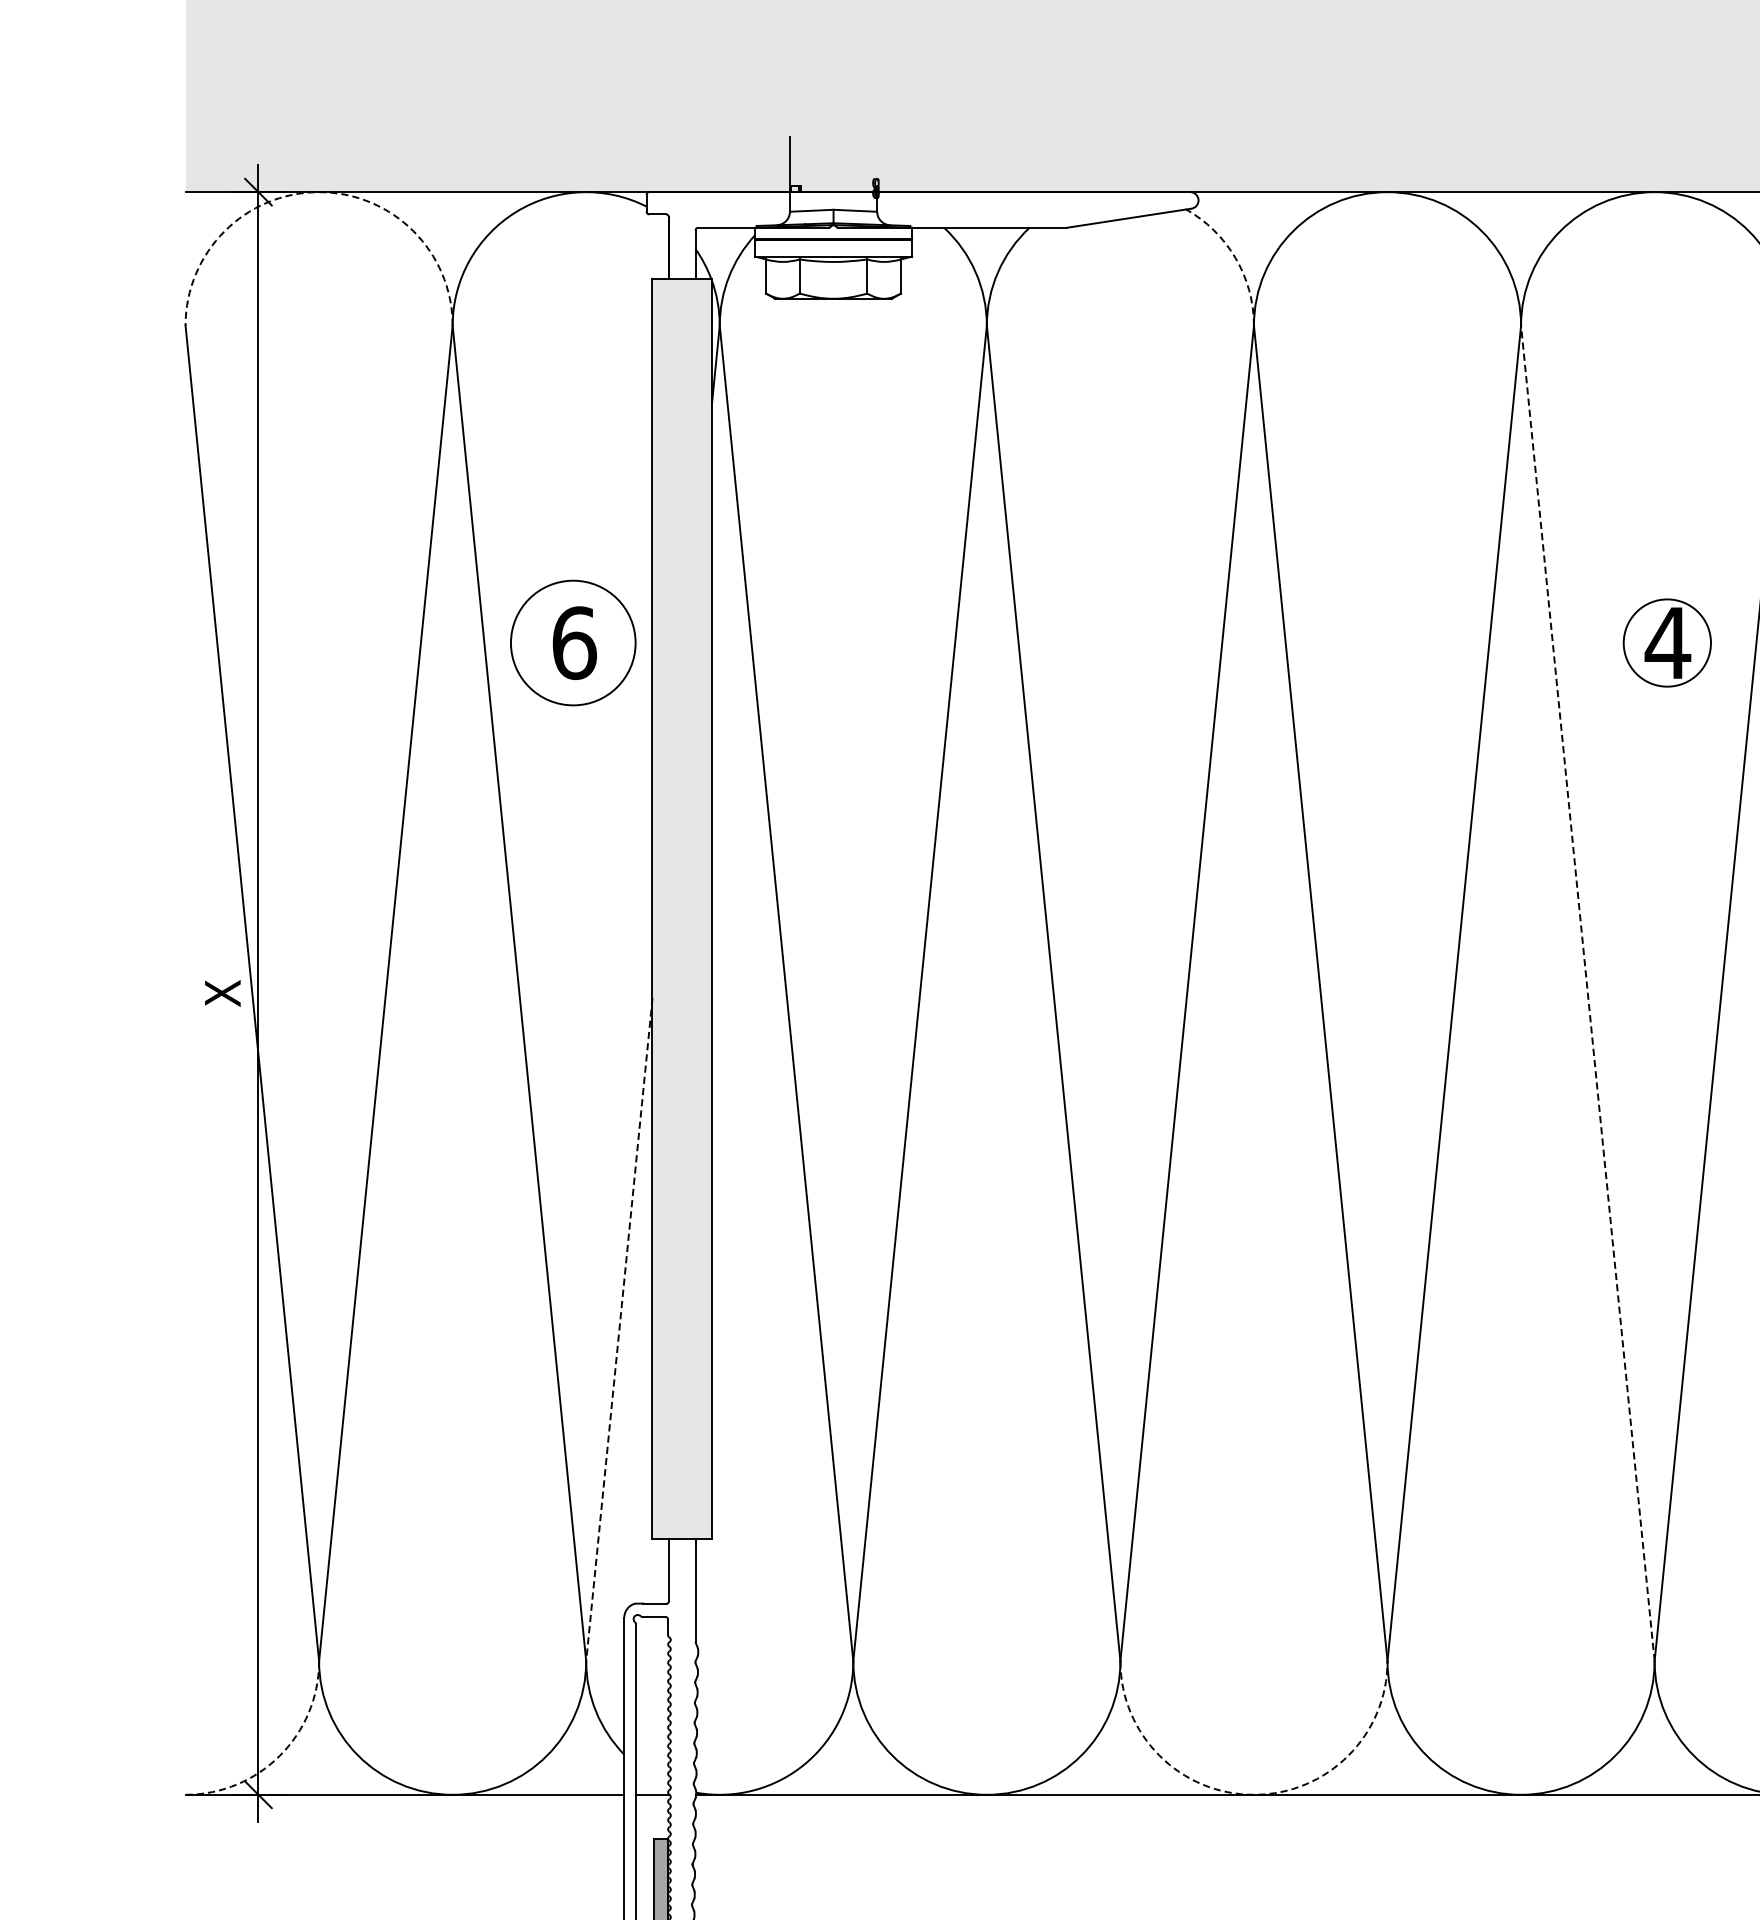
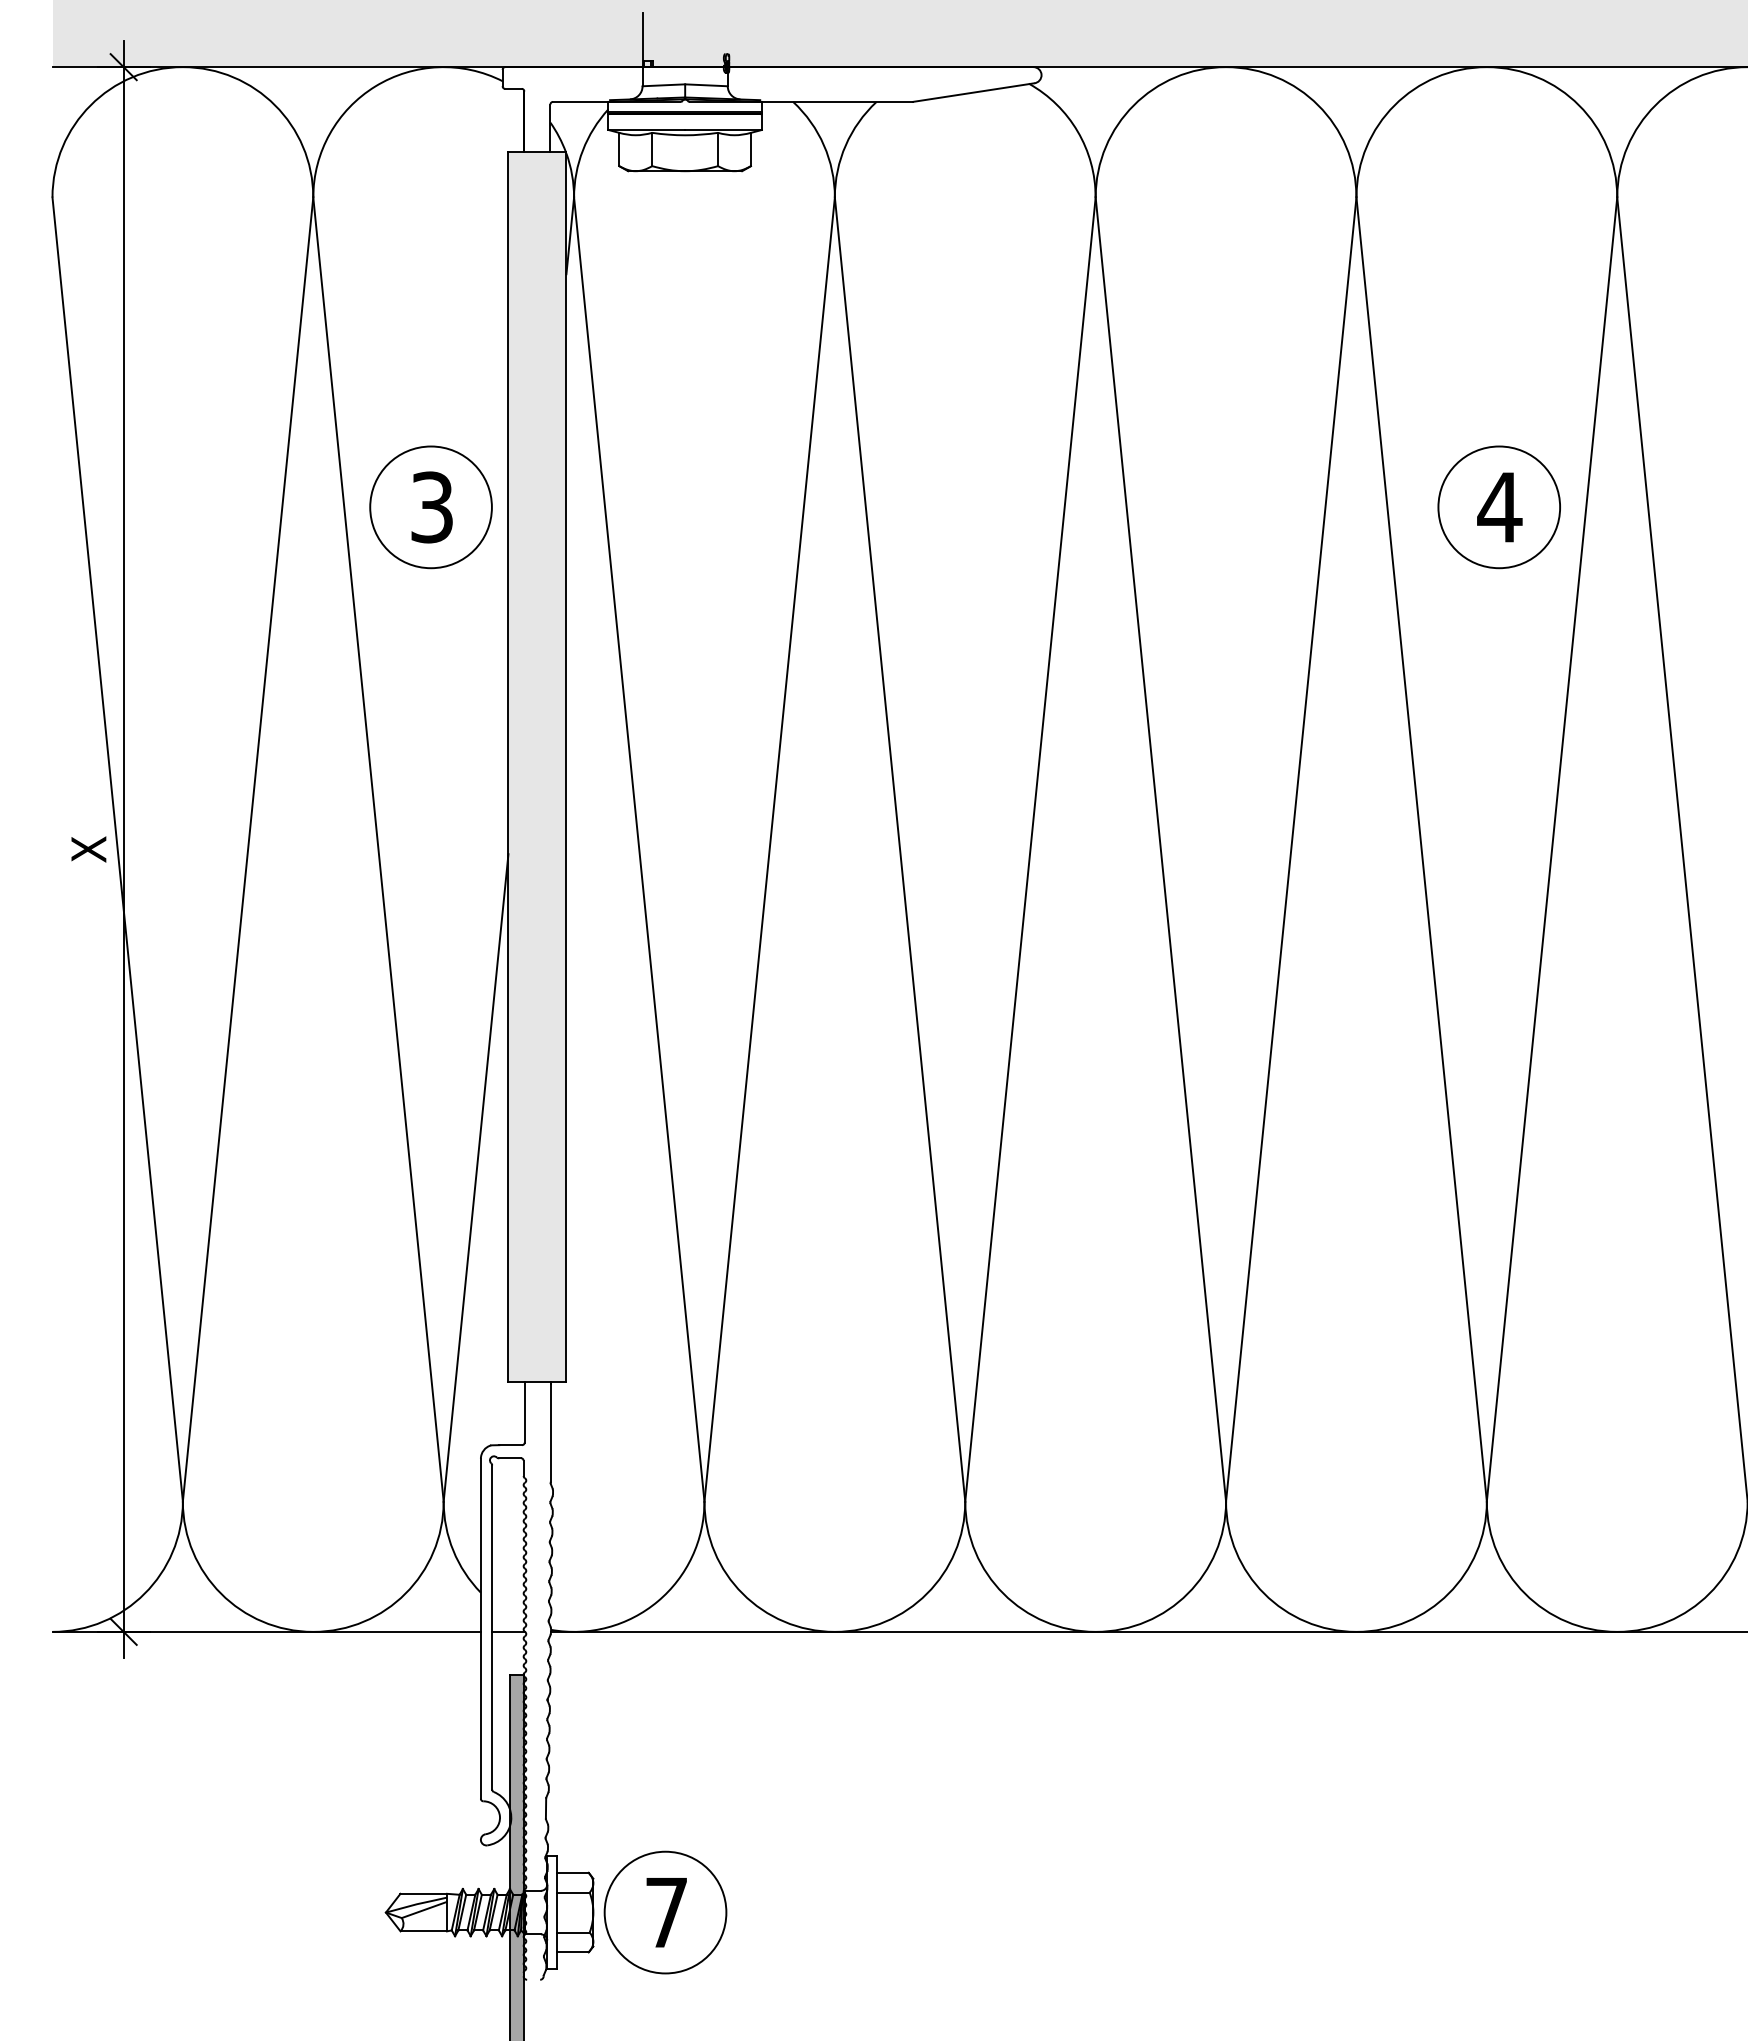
arc: (318, 192) -> (182, 67), dashed -> solid
arc: (1235, 258) -> (1077, 131), dashed -> solid
text: (574, 643) -> (432, 507), 6 -> 3
circle: (1667, 643) -> (1499, 507), size x1.43
line: (1587, 993) -> (1421, 849), dashed -> solid
line: (619, 1330) -> (476, 1178), dashed -> solid
arc: (279, 1755) -> (144, 1593), dashed -> solid
arc: (1253, 1794) -> (1095, 1631), dashed -> solid

